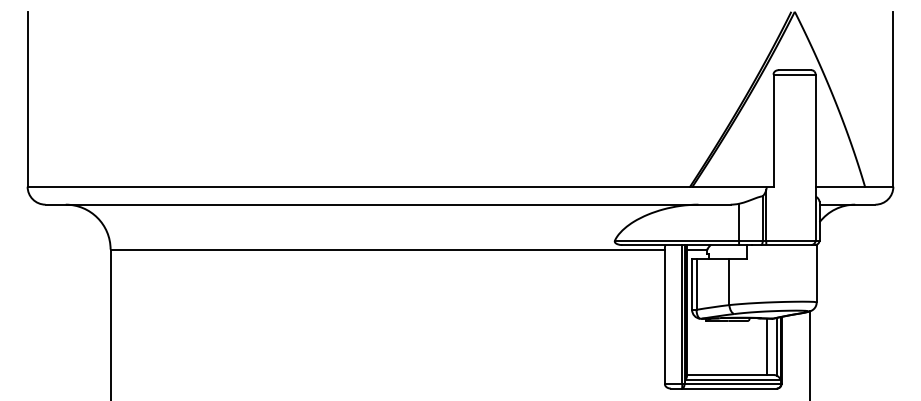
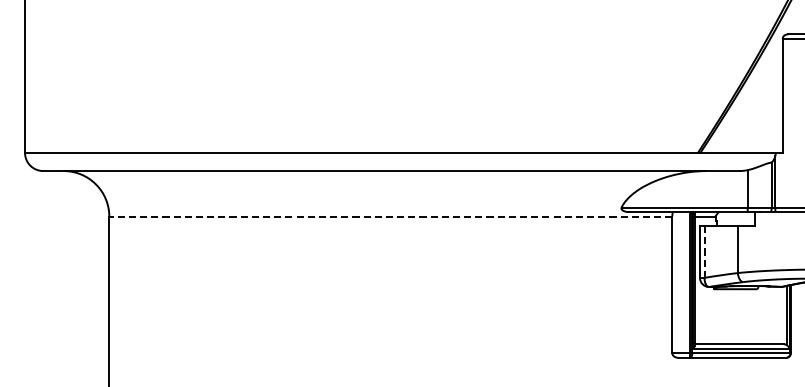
line: (387, 249) -> (390, 216), solid -> dashed
line: (696, 284) -> (704, 252), solid -> dashed
line: (766, 346) -> (775, 315), removed

